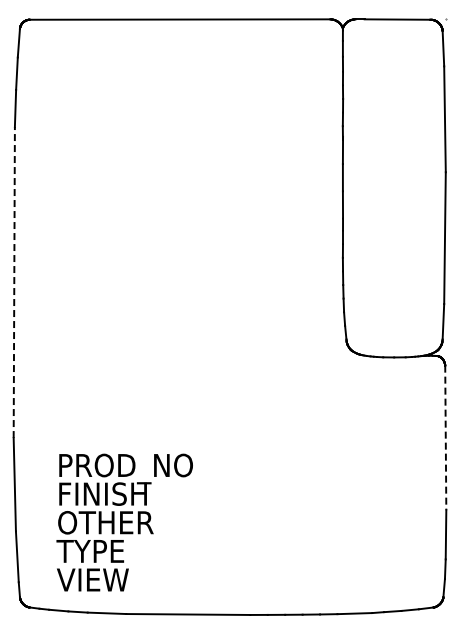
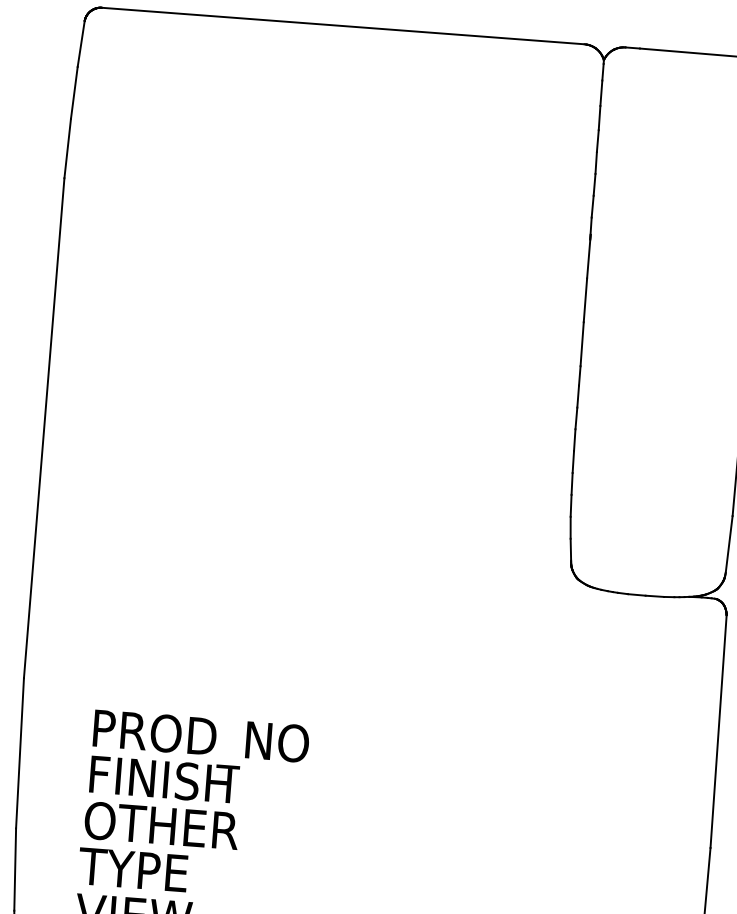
line: (14, 282) -> (44, 428), dashed -> solid
line: (445, 438) -> (718, 732), dashed -> solid

